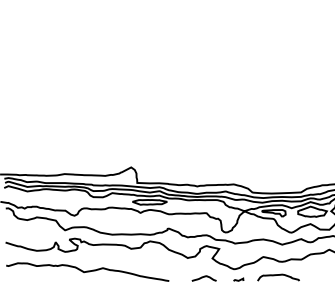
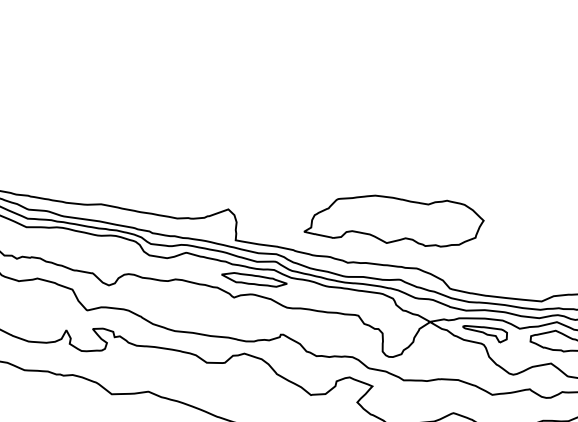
part: (218, 160) -> (394, 219), added

